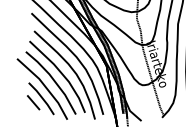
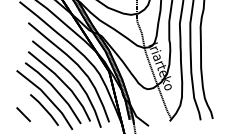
line: (33, 102) -> (23, 114), moved

